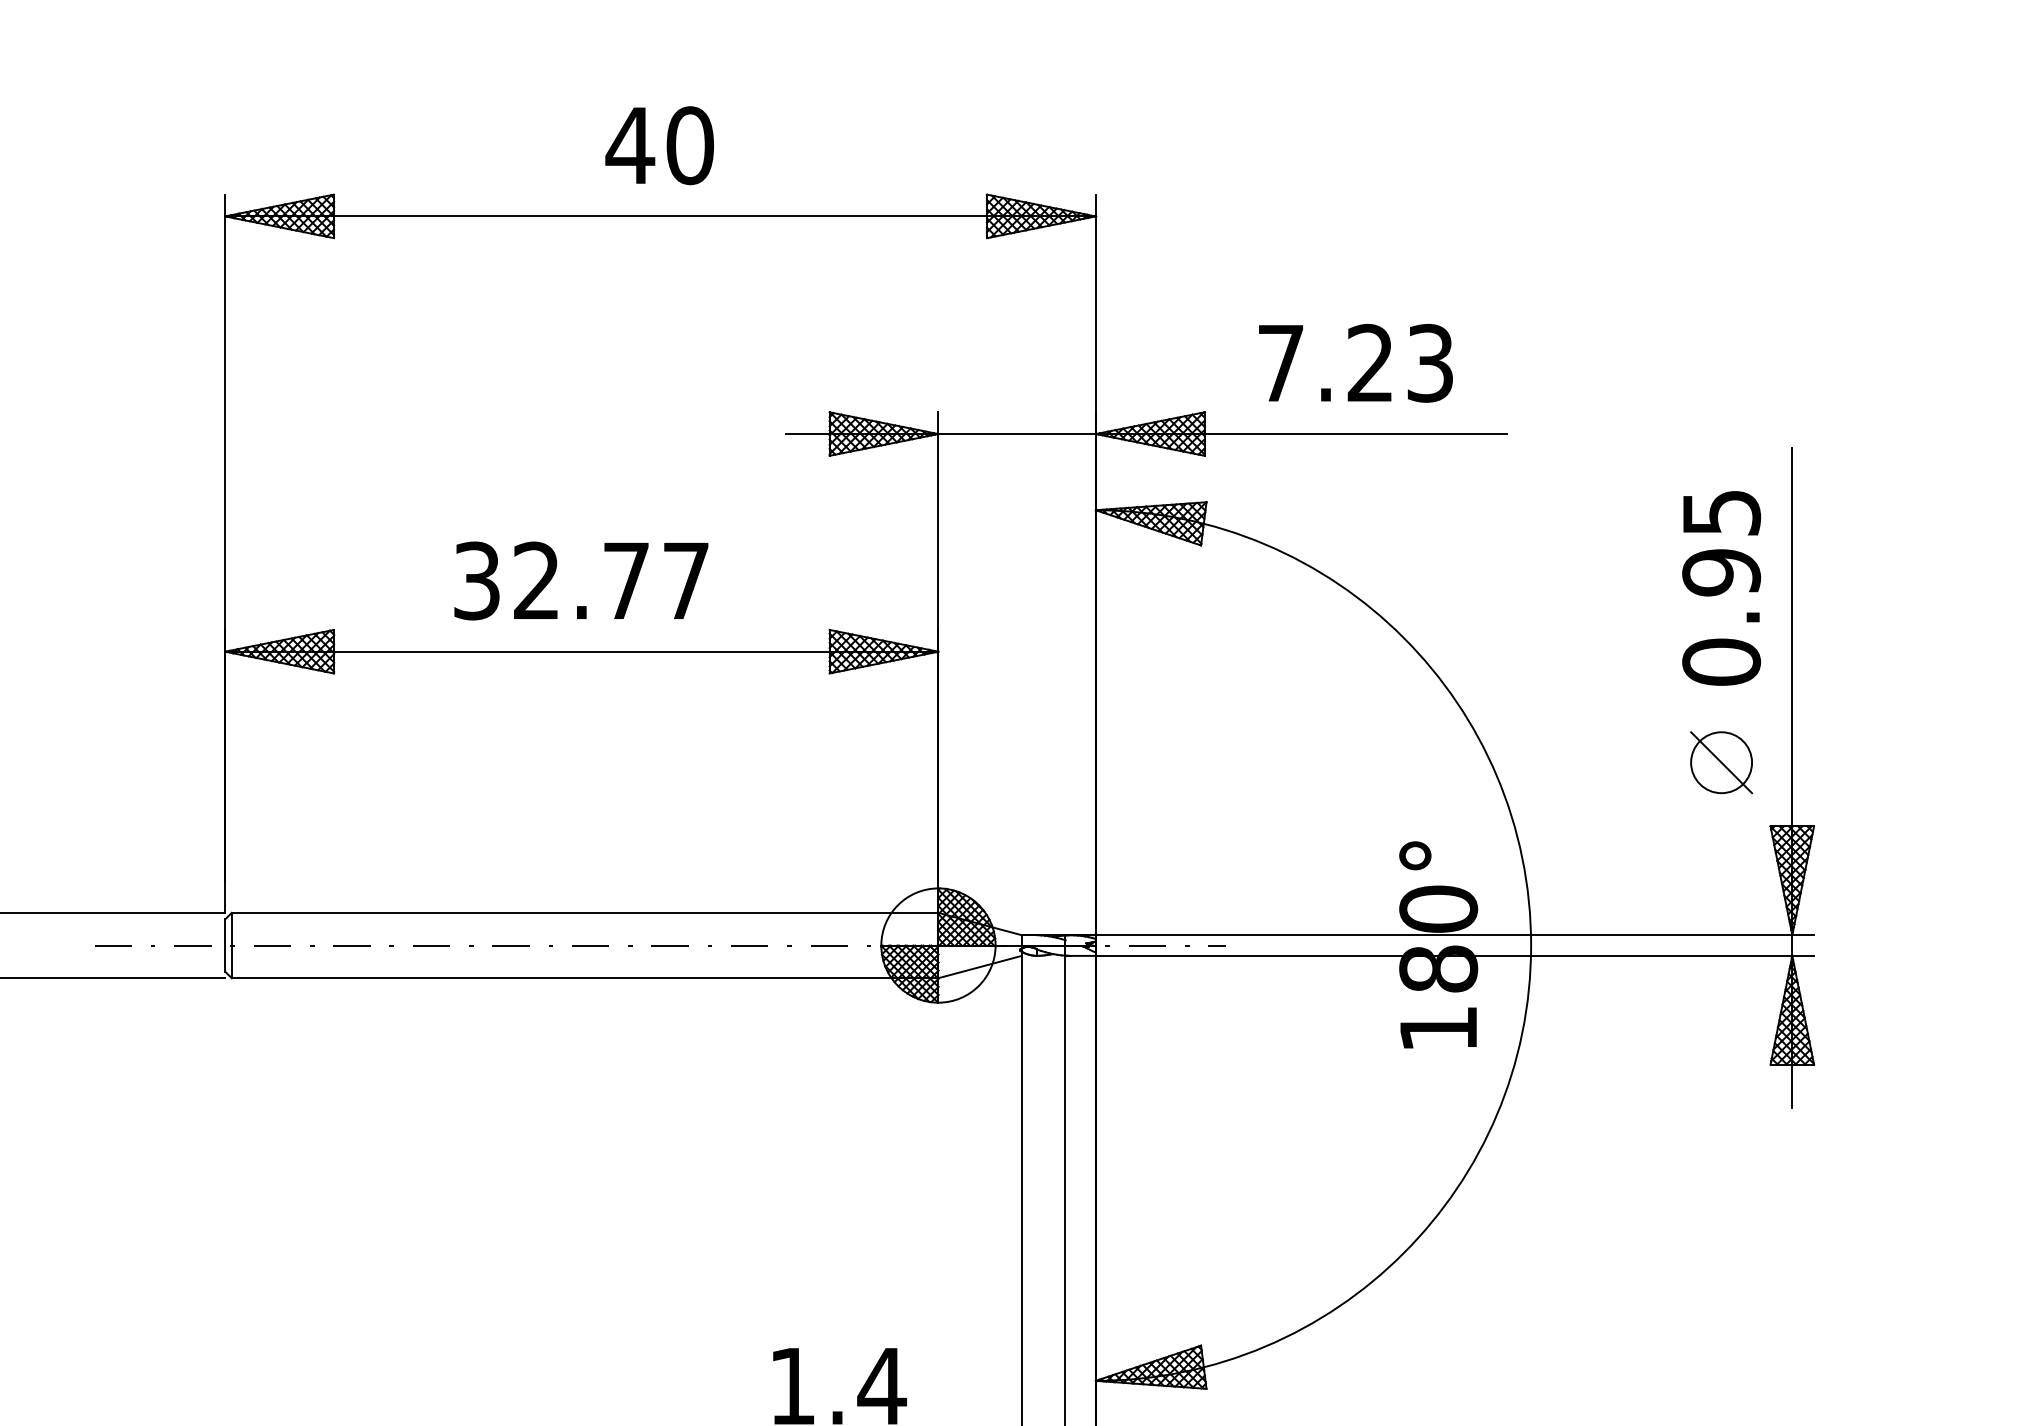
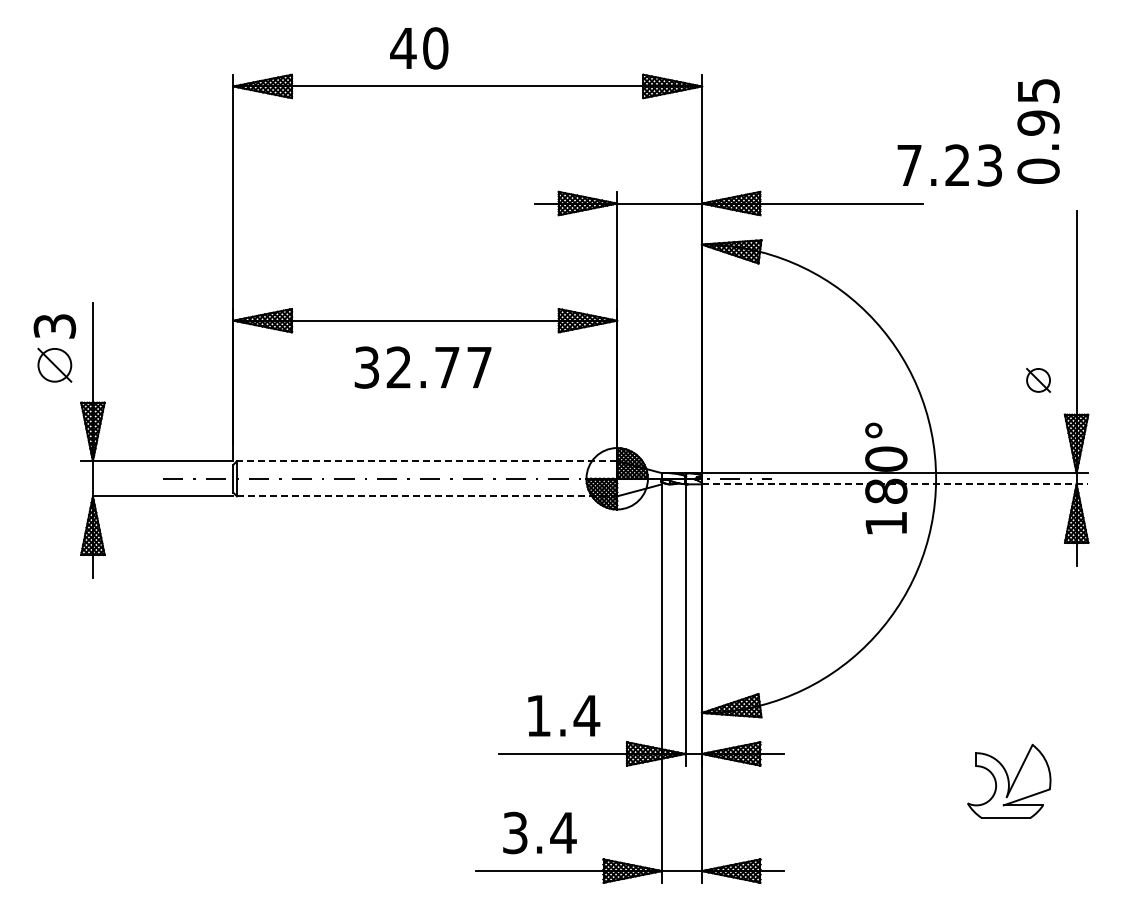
text: (660, 145) -> (419, 48), moved
text: (1355, 363) -> (949, 165), moved
text: (580, 580) -> (422, 367), moved
text: (1721, 588) -> (1038, 131), moved
part: (1721, 762) -> (1038, 380), size x0.7
line: (583, 913) -> (426, 461), solid -> dashed
line: (1455, 956) -> (895, 484), solid -> dashed
line: (585, 978) -> (427, 496), solid -> dashed

